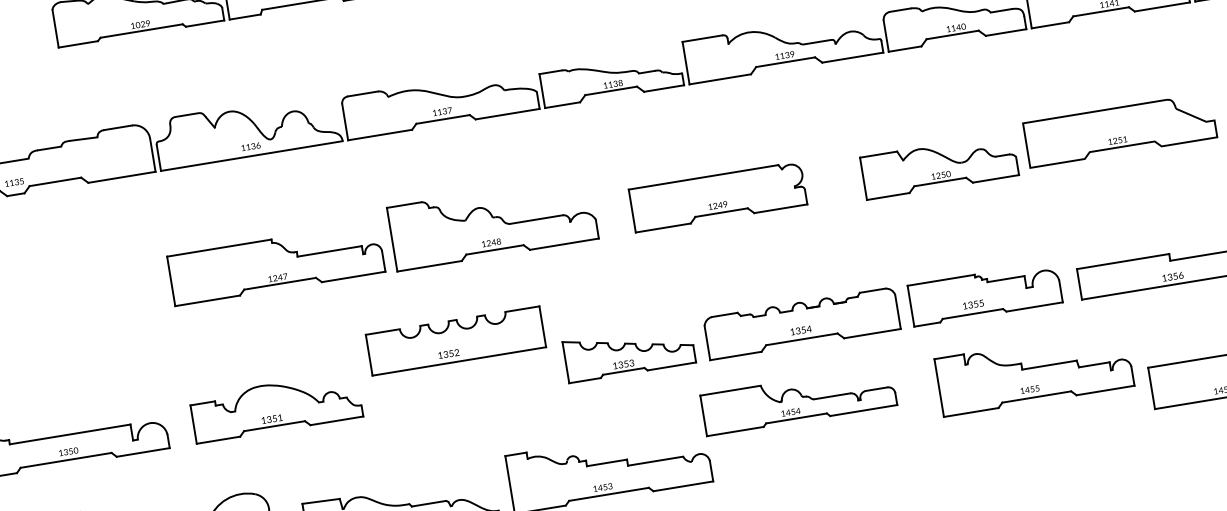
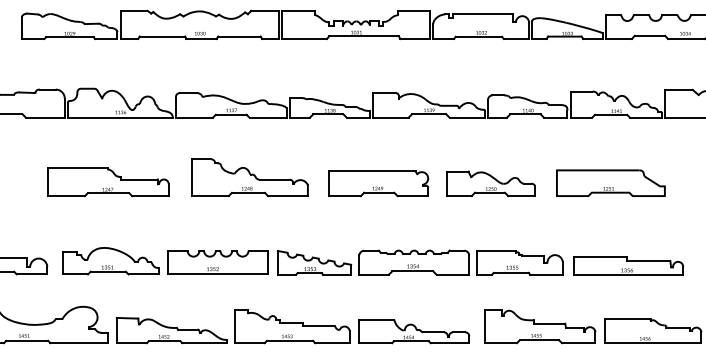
part: (938, 165) -> (490, 183), moved
part: (277, 265) -> (108, 182), moved
part: (454, 341) -> (217, 262), moved
part: (1034, 372) -> (540, 326), moved
part: (799, 400) -> (414, 331), moved

